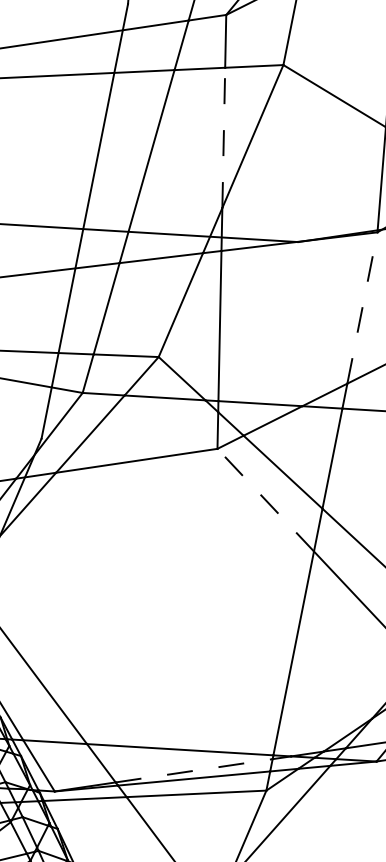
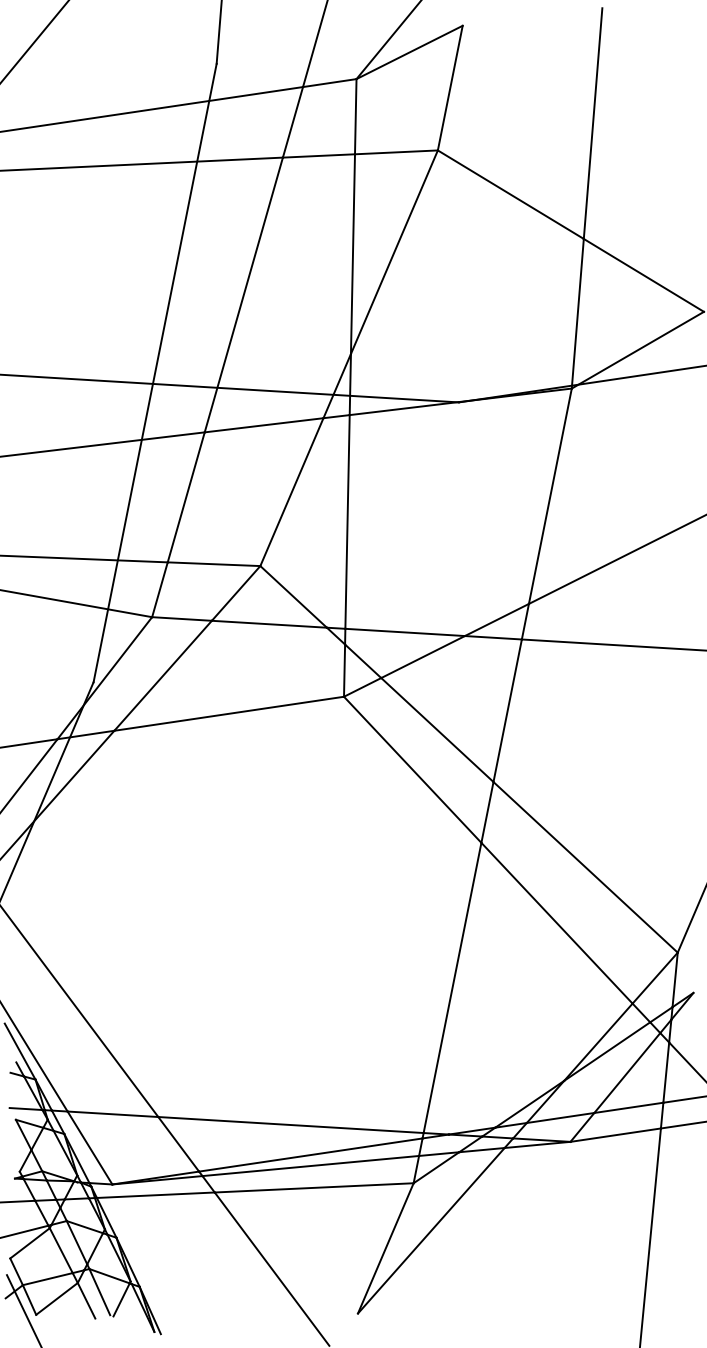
line: (223, 138) -> (352, 254), dashed -> solid
line: (362, 308) -> (550, 496), dashed -> solid
line: (265, 499) -> (412, 769), dashed -> solid
line: (193, 771) -> (310, 1155), dashed -> solid

